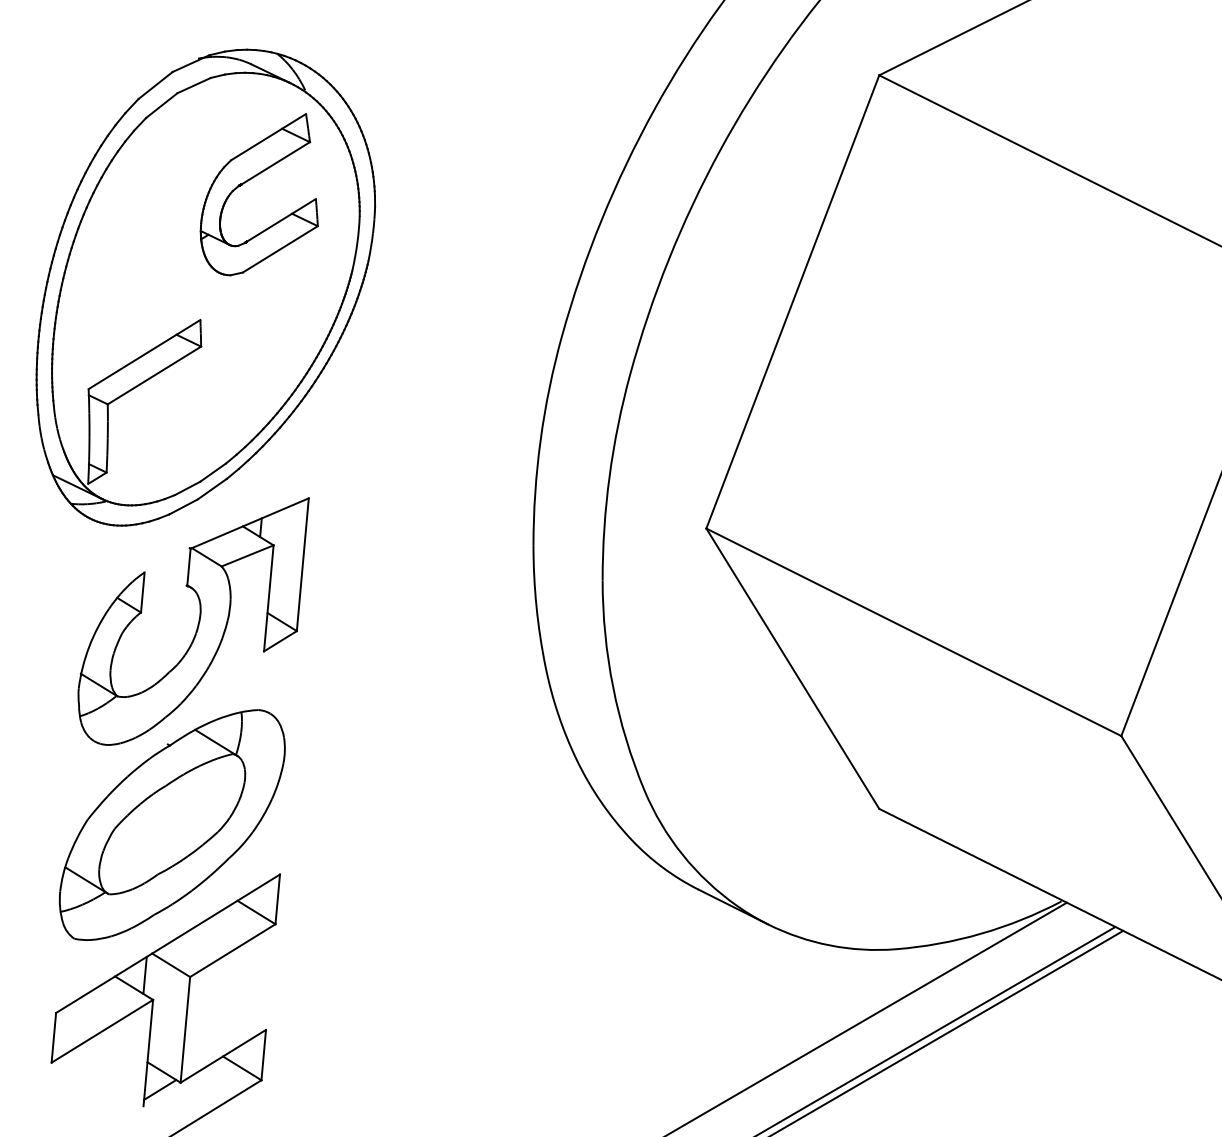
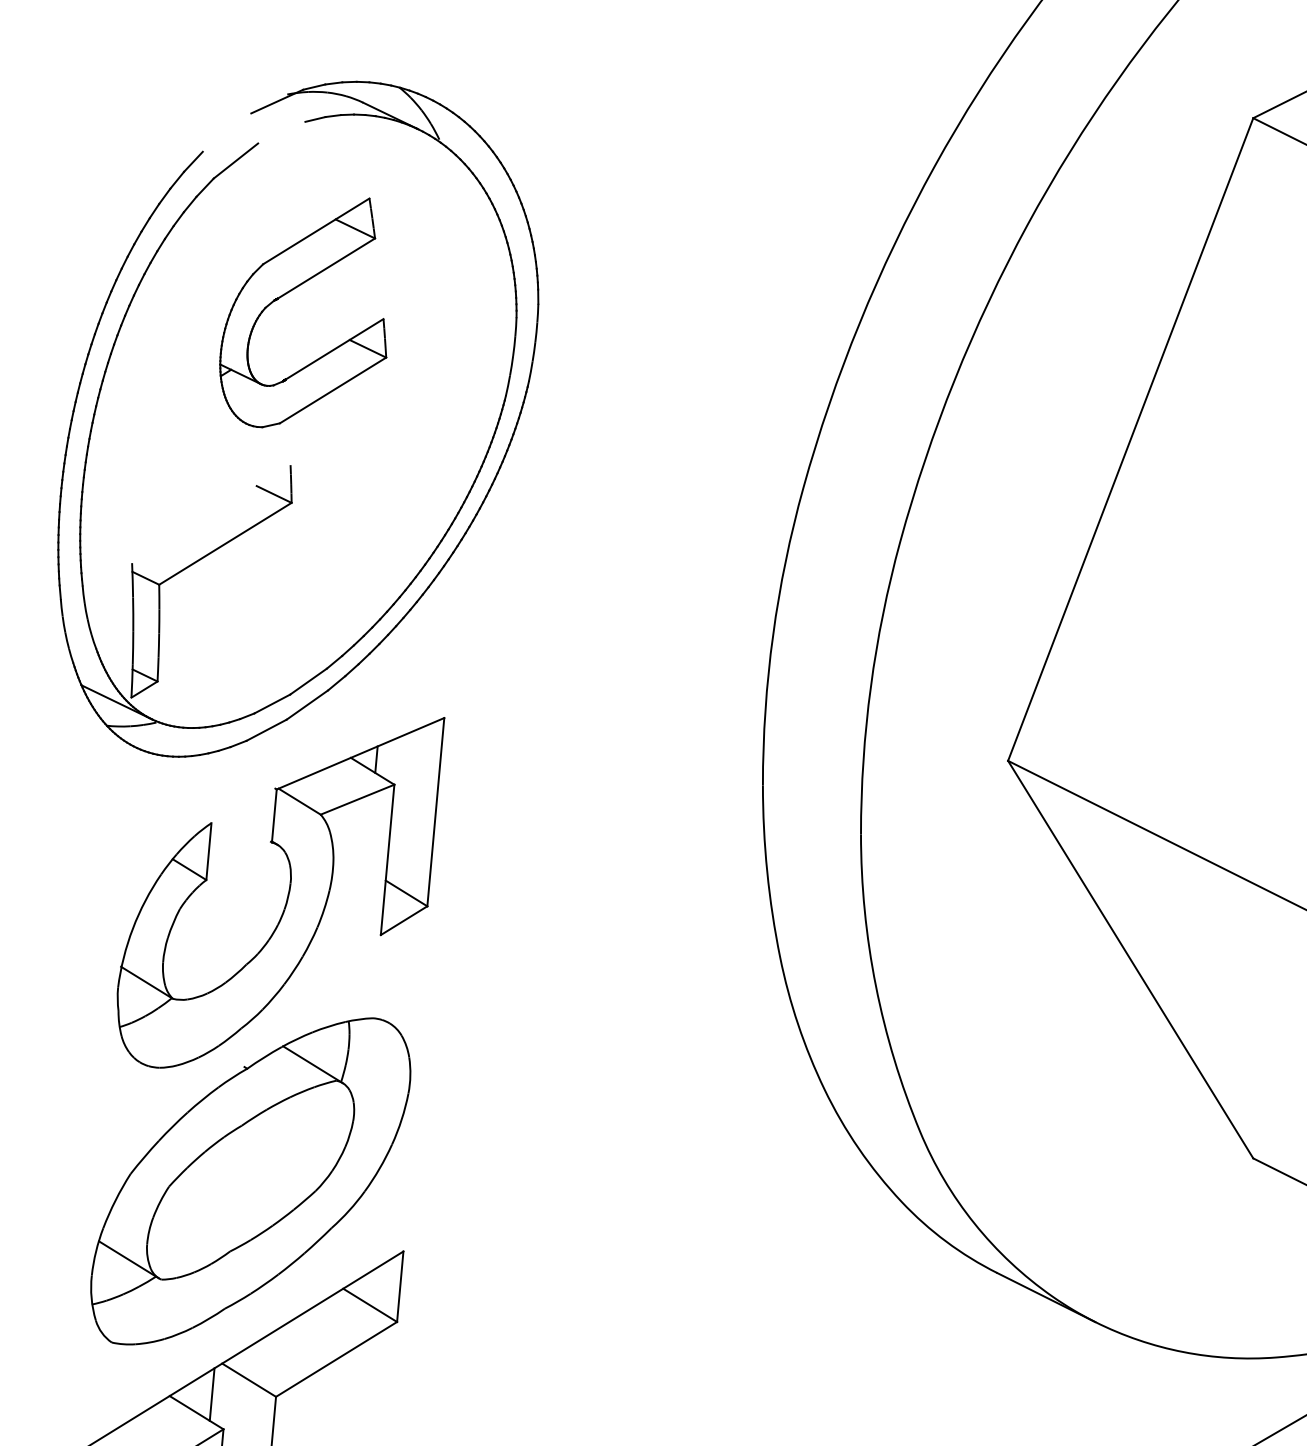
line: (155, 85) -> (226, 132), removed
line: (193, 85) -> (280, 132), removed
part: (250, 180) -> (290, 292), moved
line: (144, 354) -> (211, 514), removed

